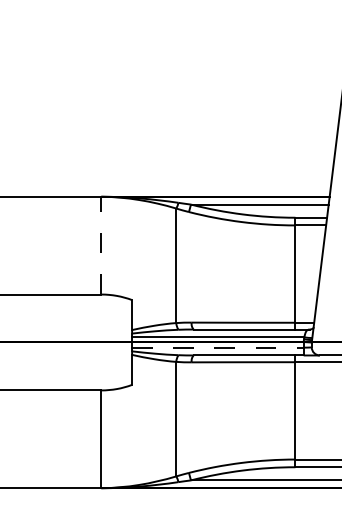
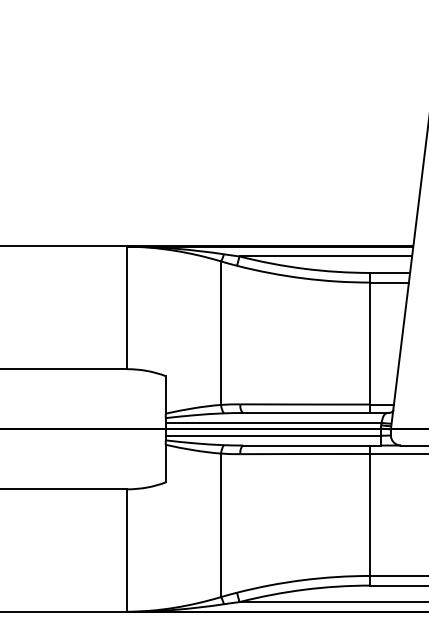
line: (101, 245) -> (127, 307), dashed -> solid
line: (217, 347) -> (272, 435), dashed -> solid

